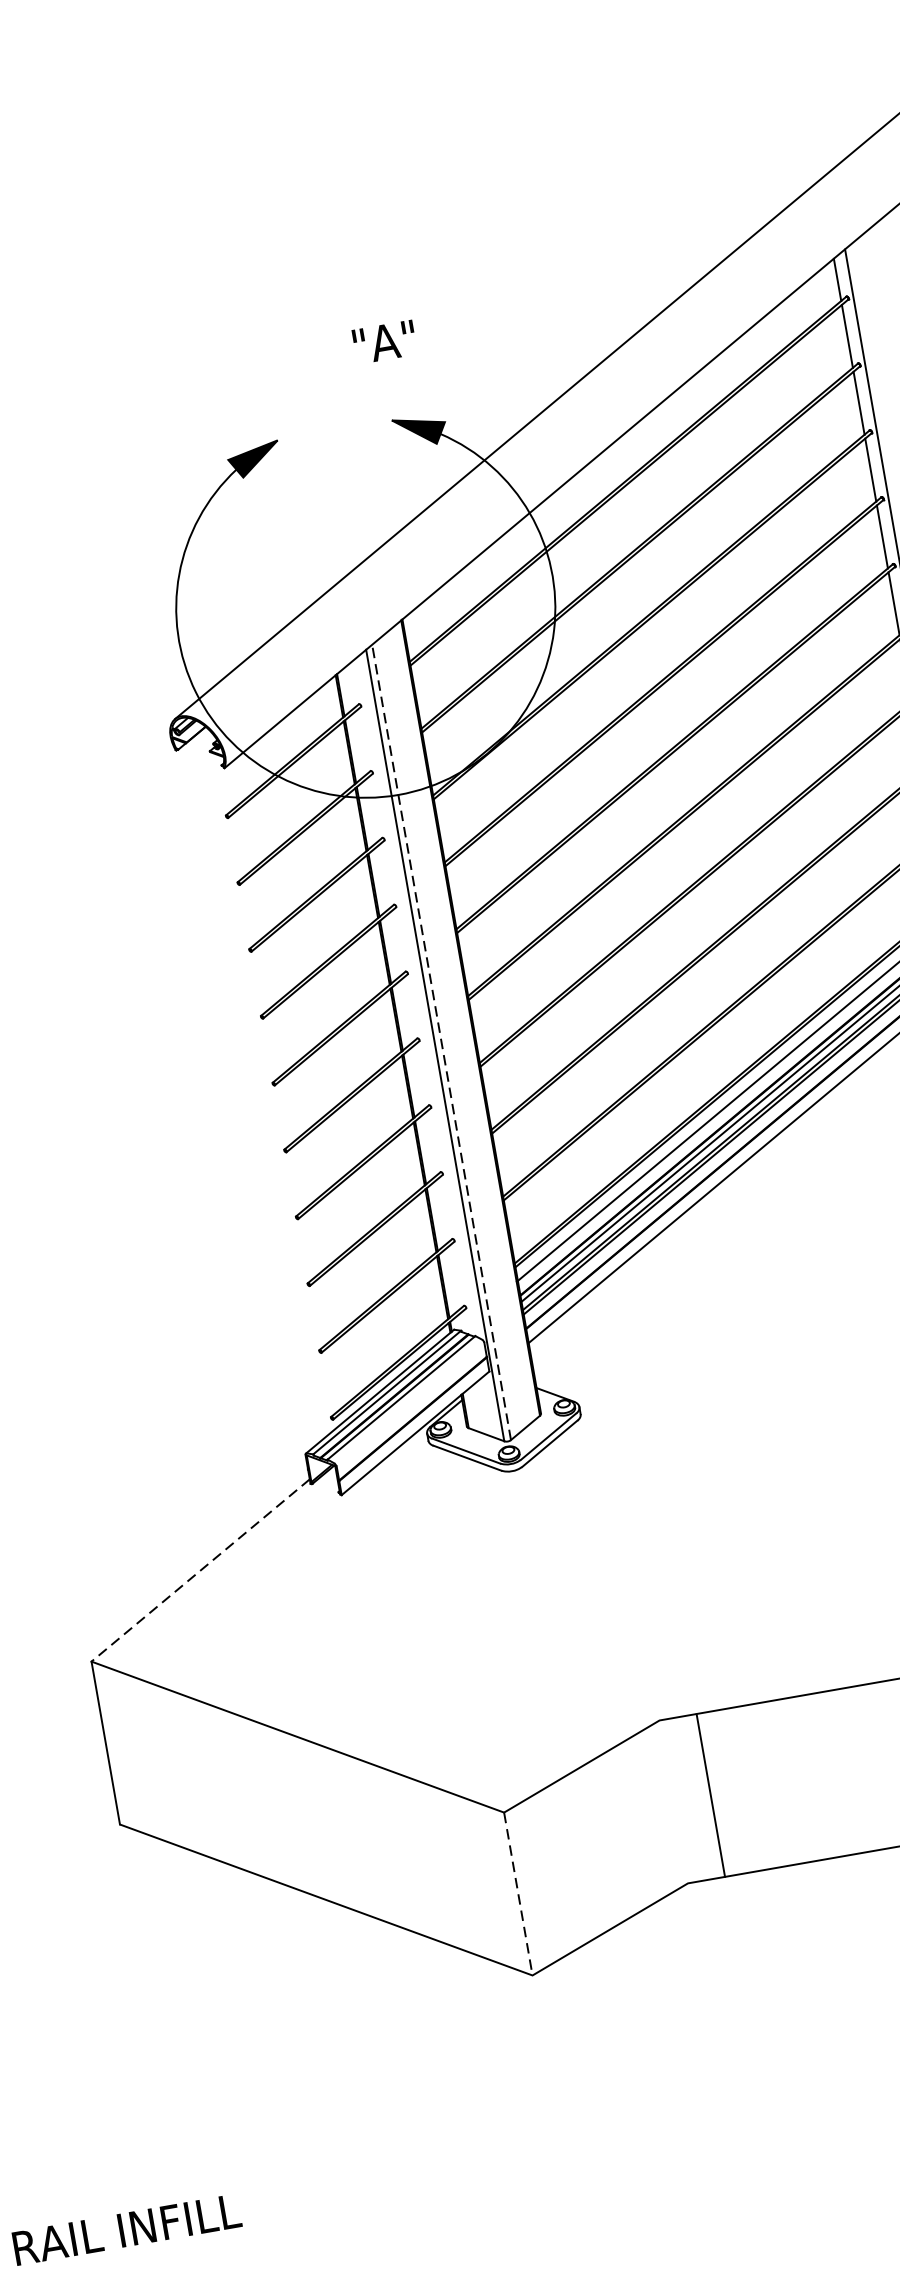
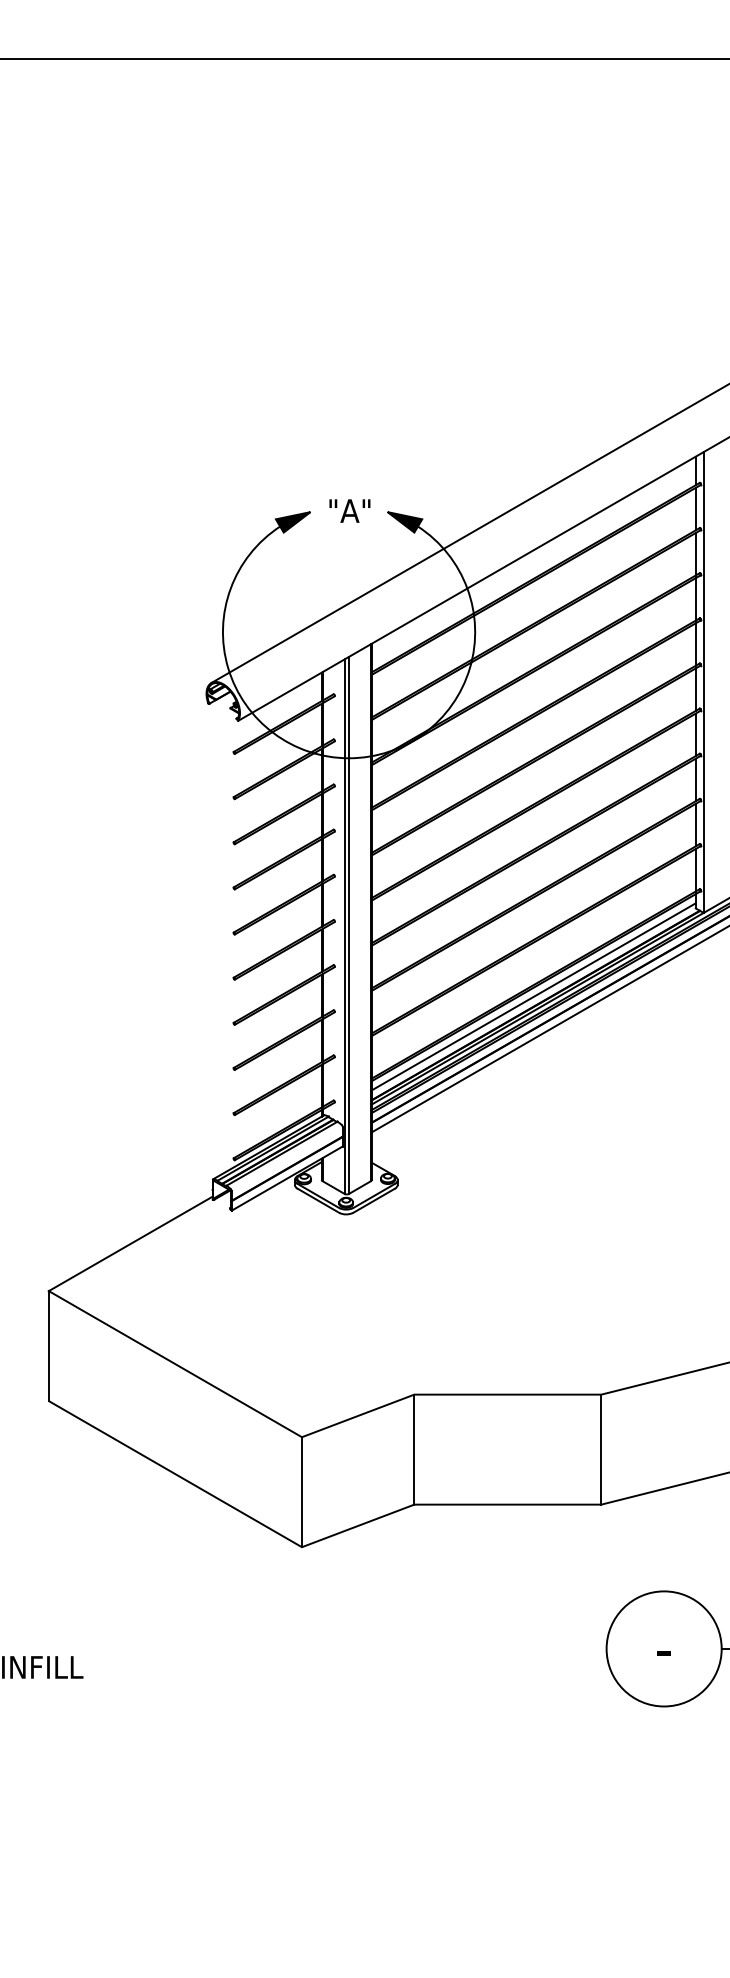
text: (384, 341) -> (349, 510), moved
line: (442, 1042) -> (349, 925), dashed -> solid
line: (200, 1570) -> (130, 1243), dashed -> solid
line: (710, 1795) -> (414, 1449), moved
line: (517, 1894) -> (301, 1492), dashed -> solid

